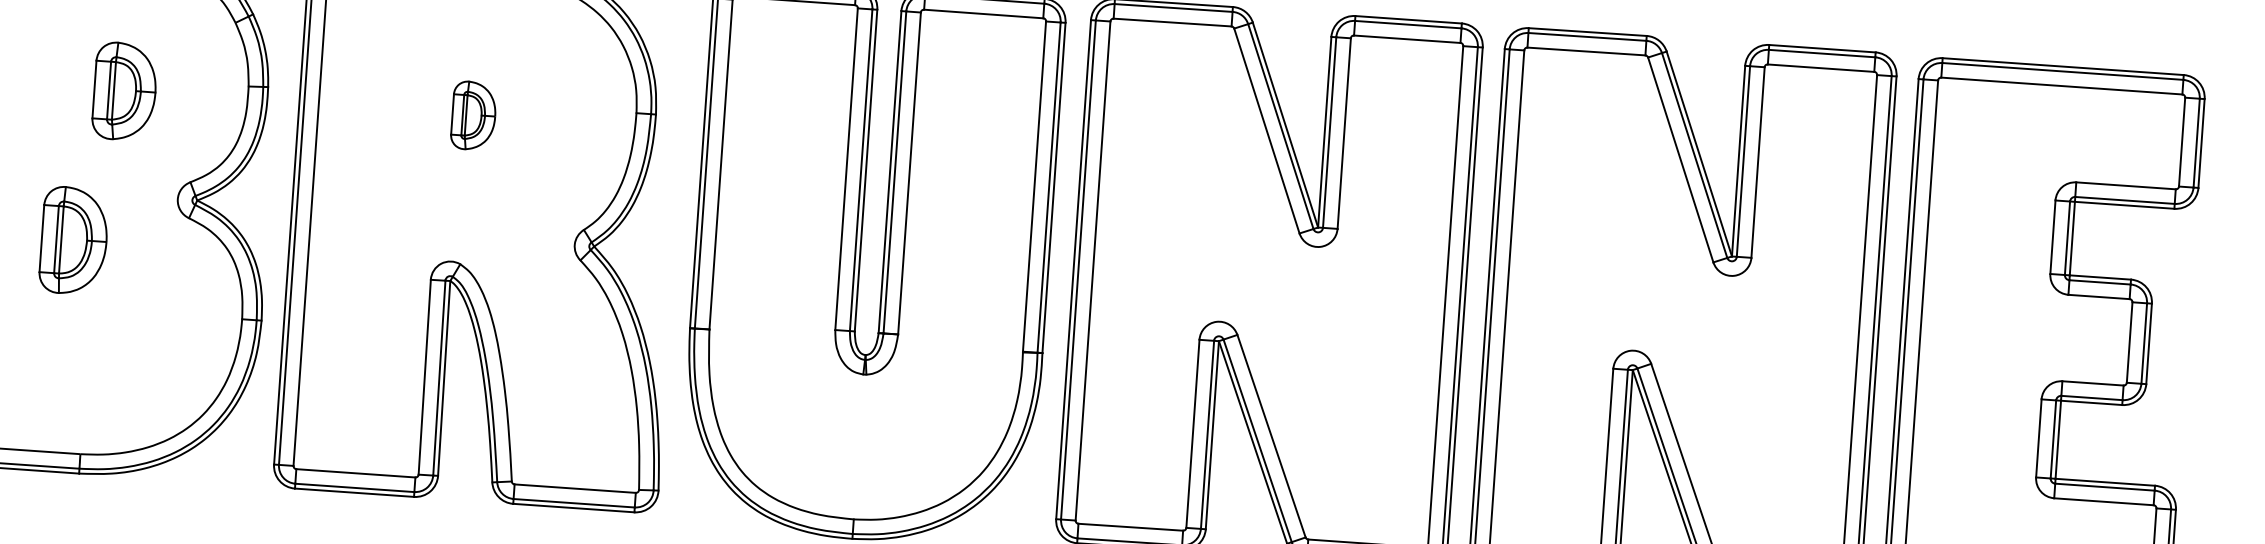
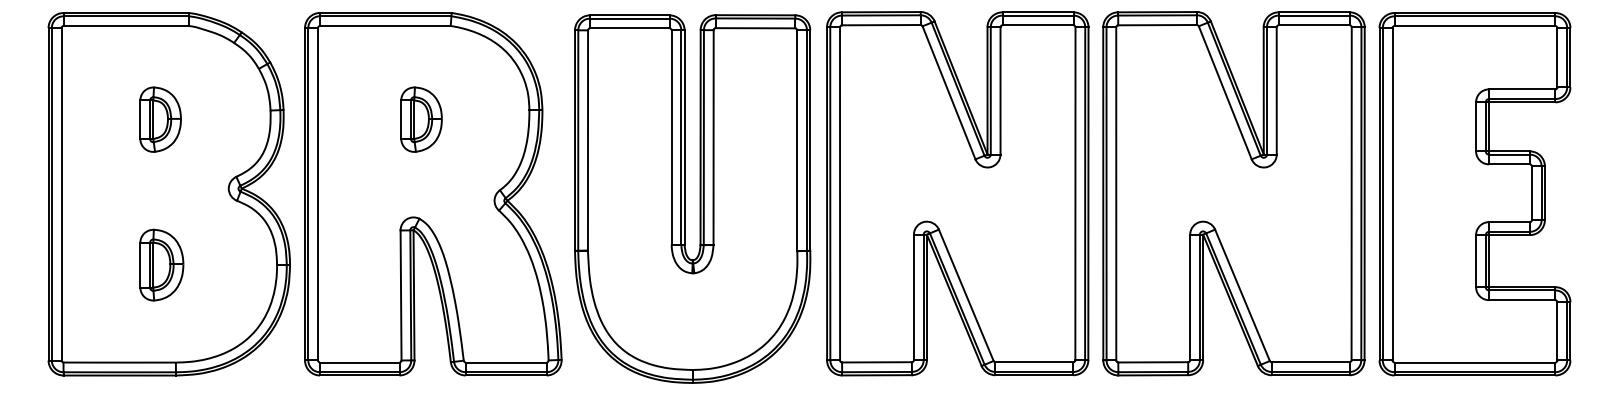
part: (124, 91) -> (160, 119), moved
part: (473, 115) -> (421, 119), size x1.43
part: (73, 239) -> (161, 264), moved

